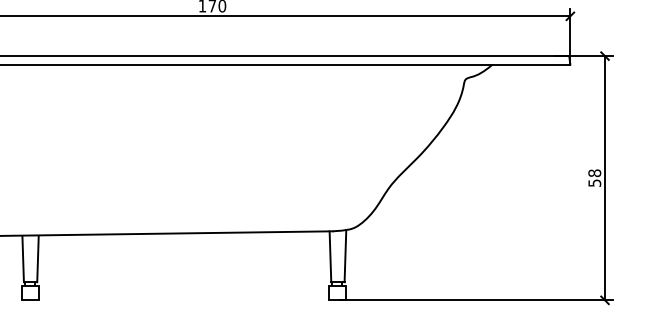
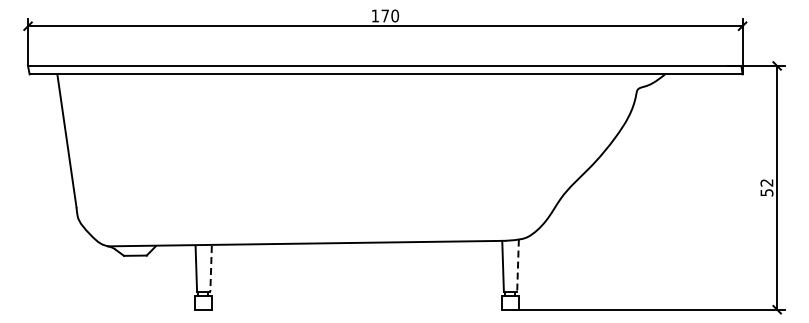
text: (594, 172) -> (766, 182), 58 -> 52
line: (345, 257) -> (518, 266), solid -> dashed
line: (38, 259) -> (211, 268), solid -> dashed

